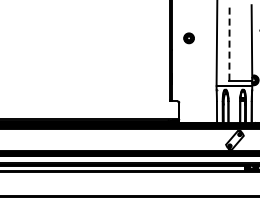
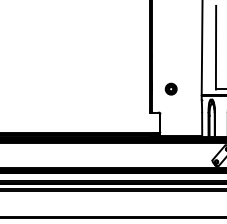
part: (188, 38) -> (170, 89), moved
line: (229, 42) -> (216, 47), dashed -> solid

